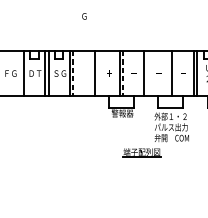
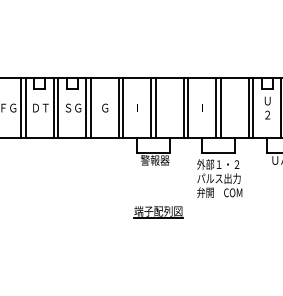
text: (84, 15) -> (105, 107), moved
line: (20, 73) -> (21, 107), added
line: (73, 73) -> (90, 108), dashed -> solid
line: (98, 73) -> (123, 107), added
line: (122, 73) -> (155, 108), dashed -> solid
line: (148, 73) -> (188, 107), added
line: (169, 73) -> (216, 107), added
part: (141, 153) -> (158, 212), moved

